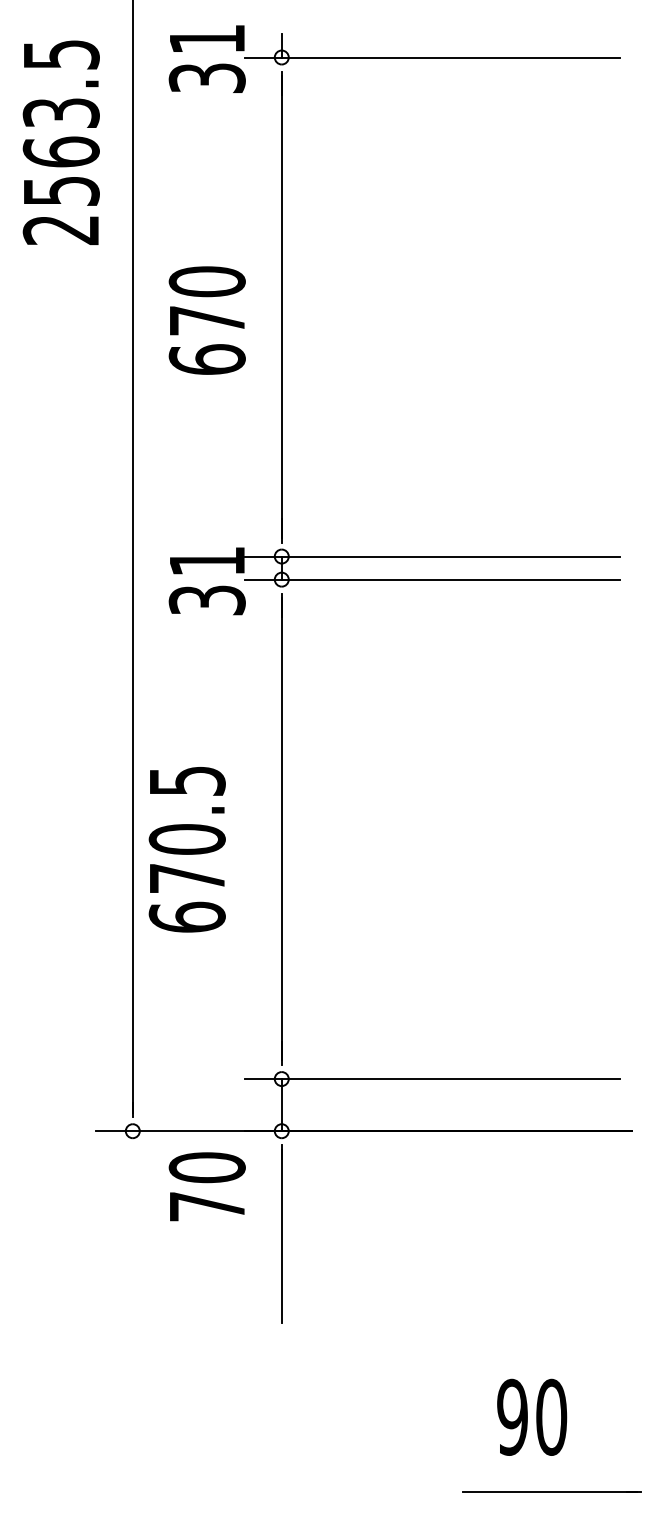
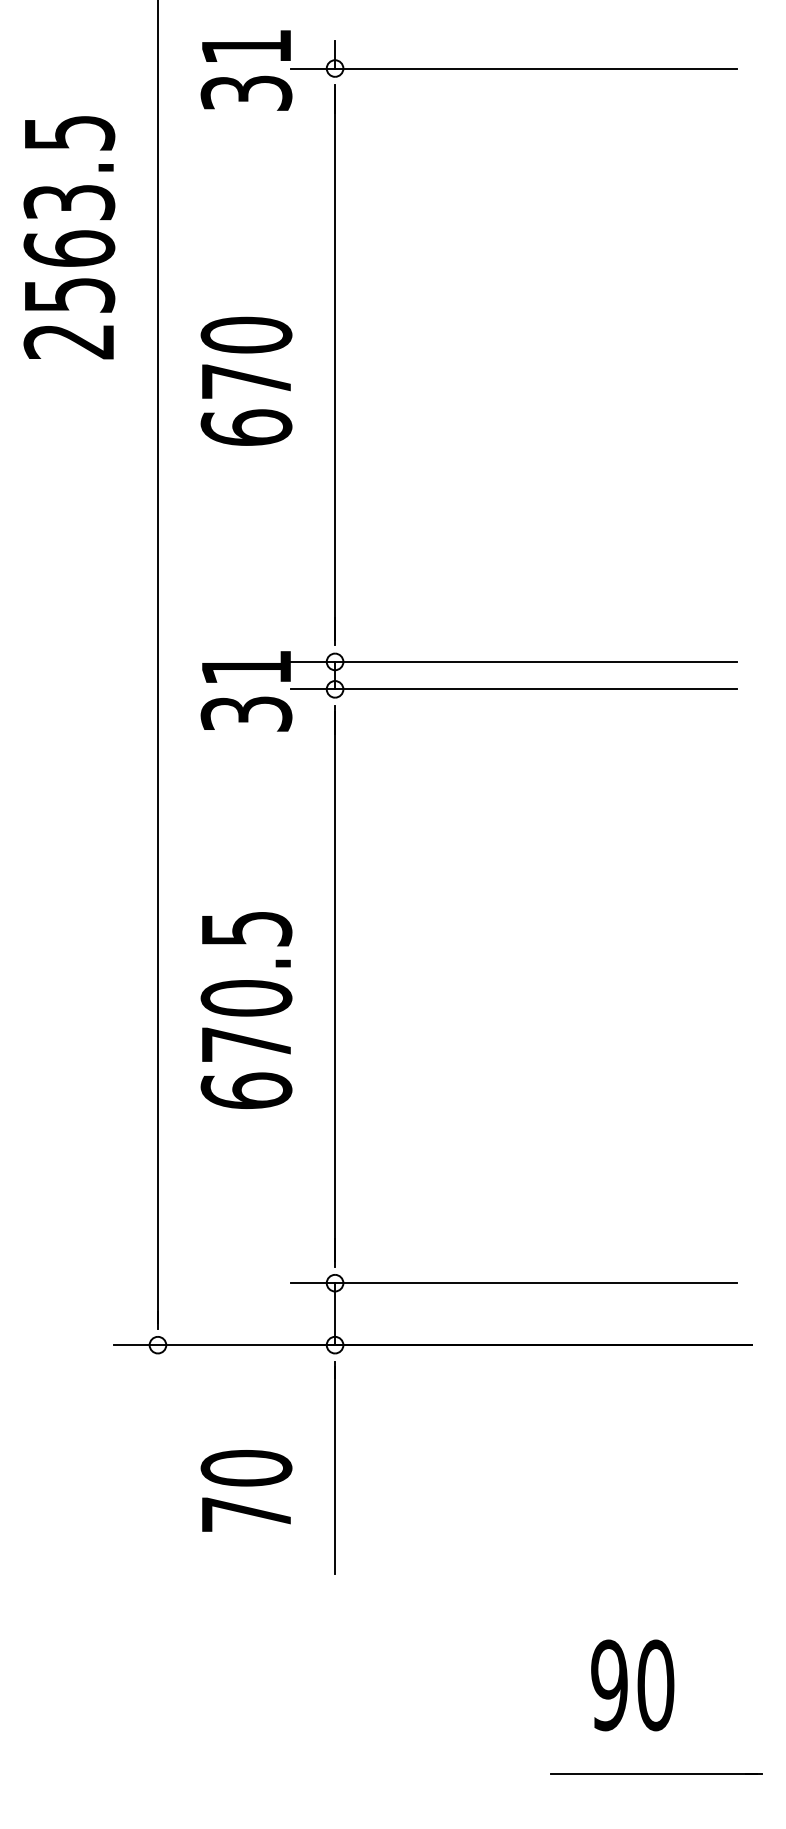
text: (60, 142) -> (68, 237), moved
text: (186, 849) -> (245, 1010), moved
text: (206, 1186) -> (245, 1490), moved

